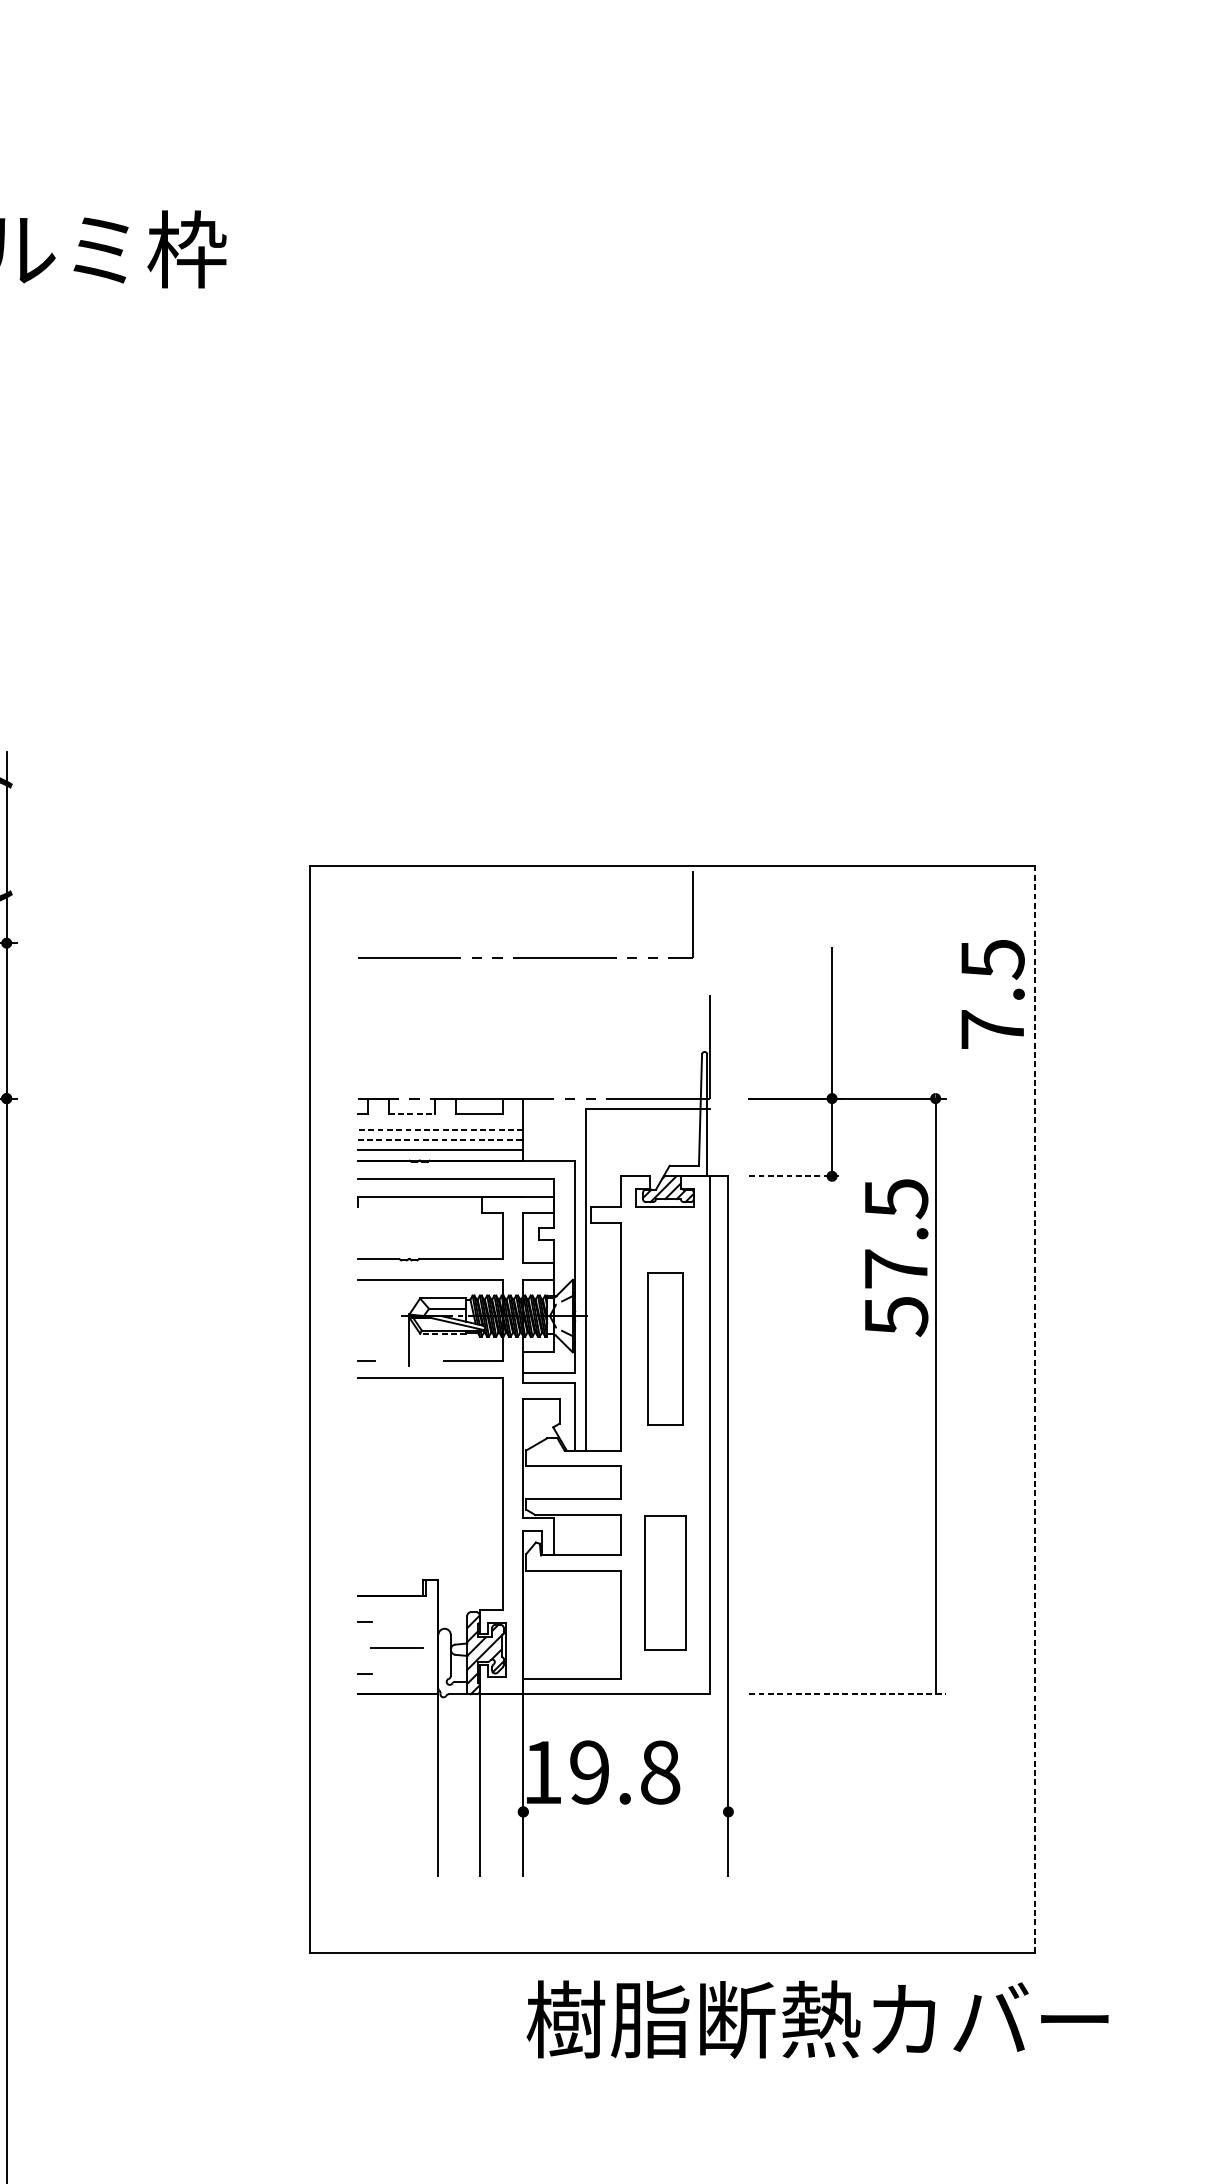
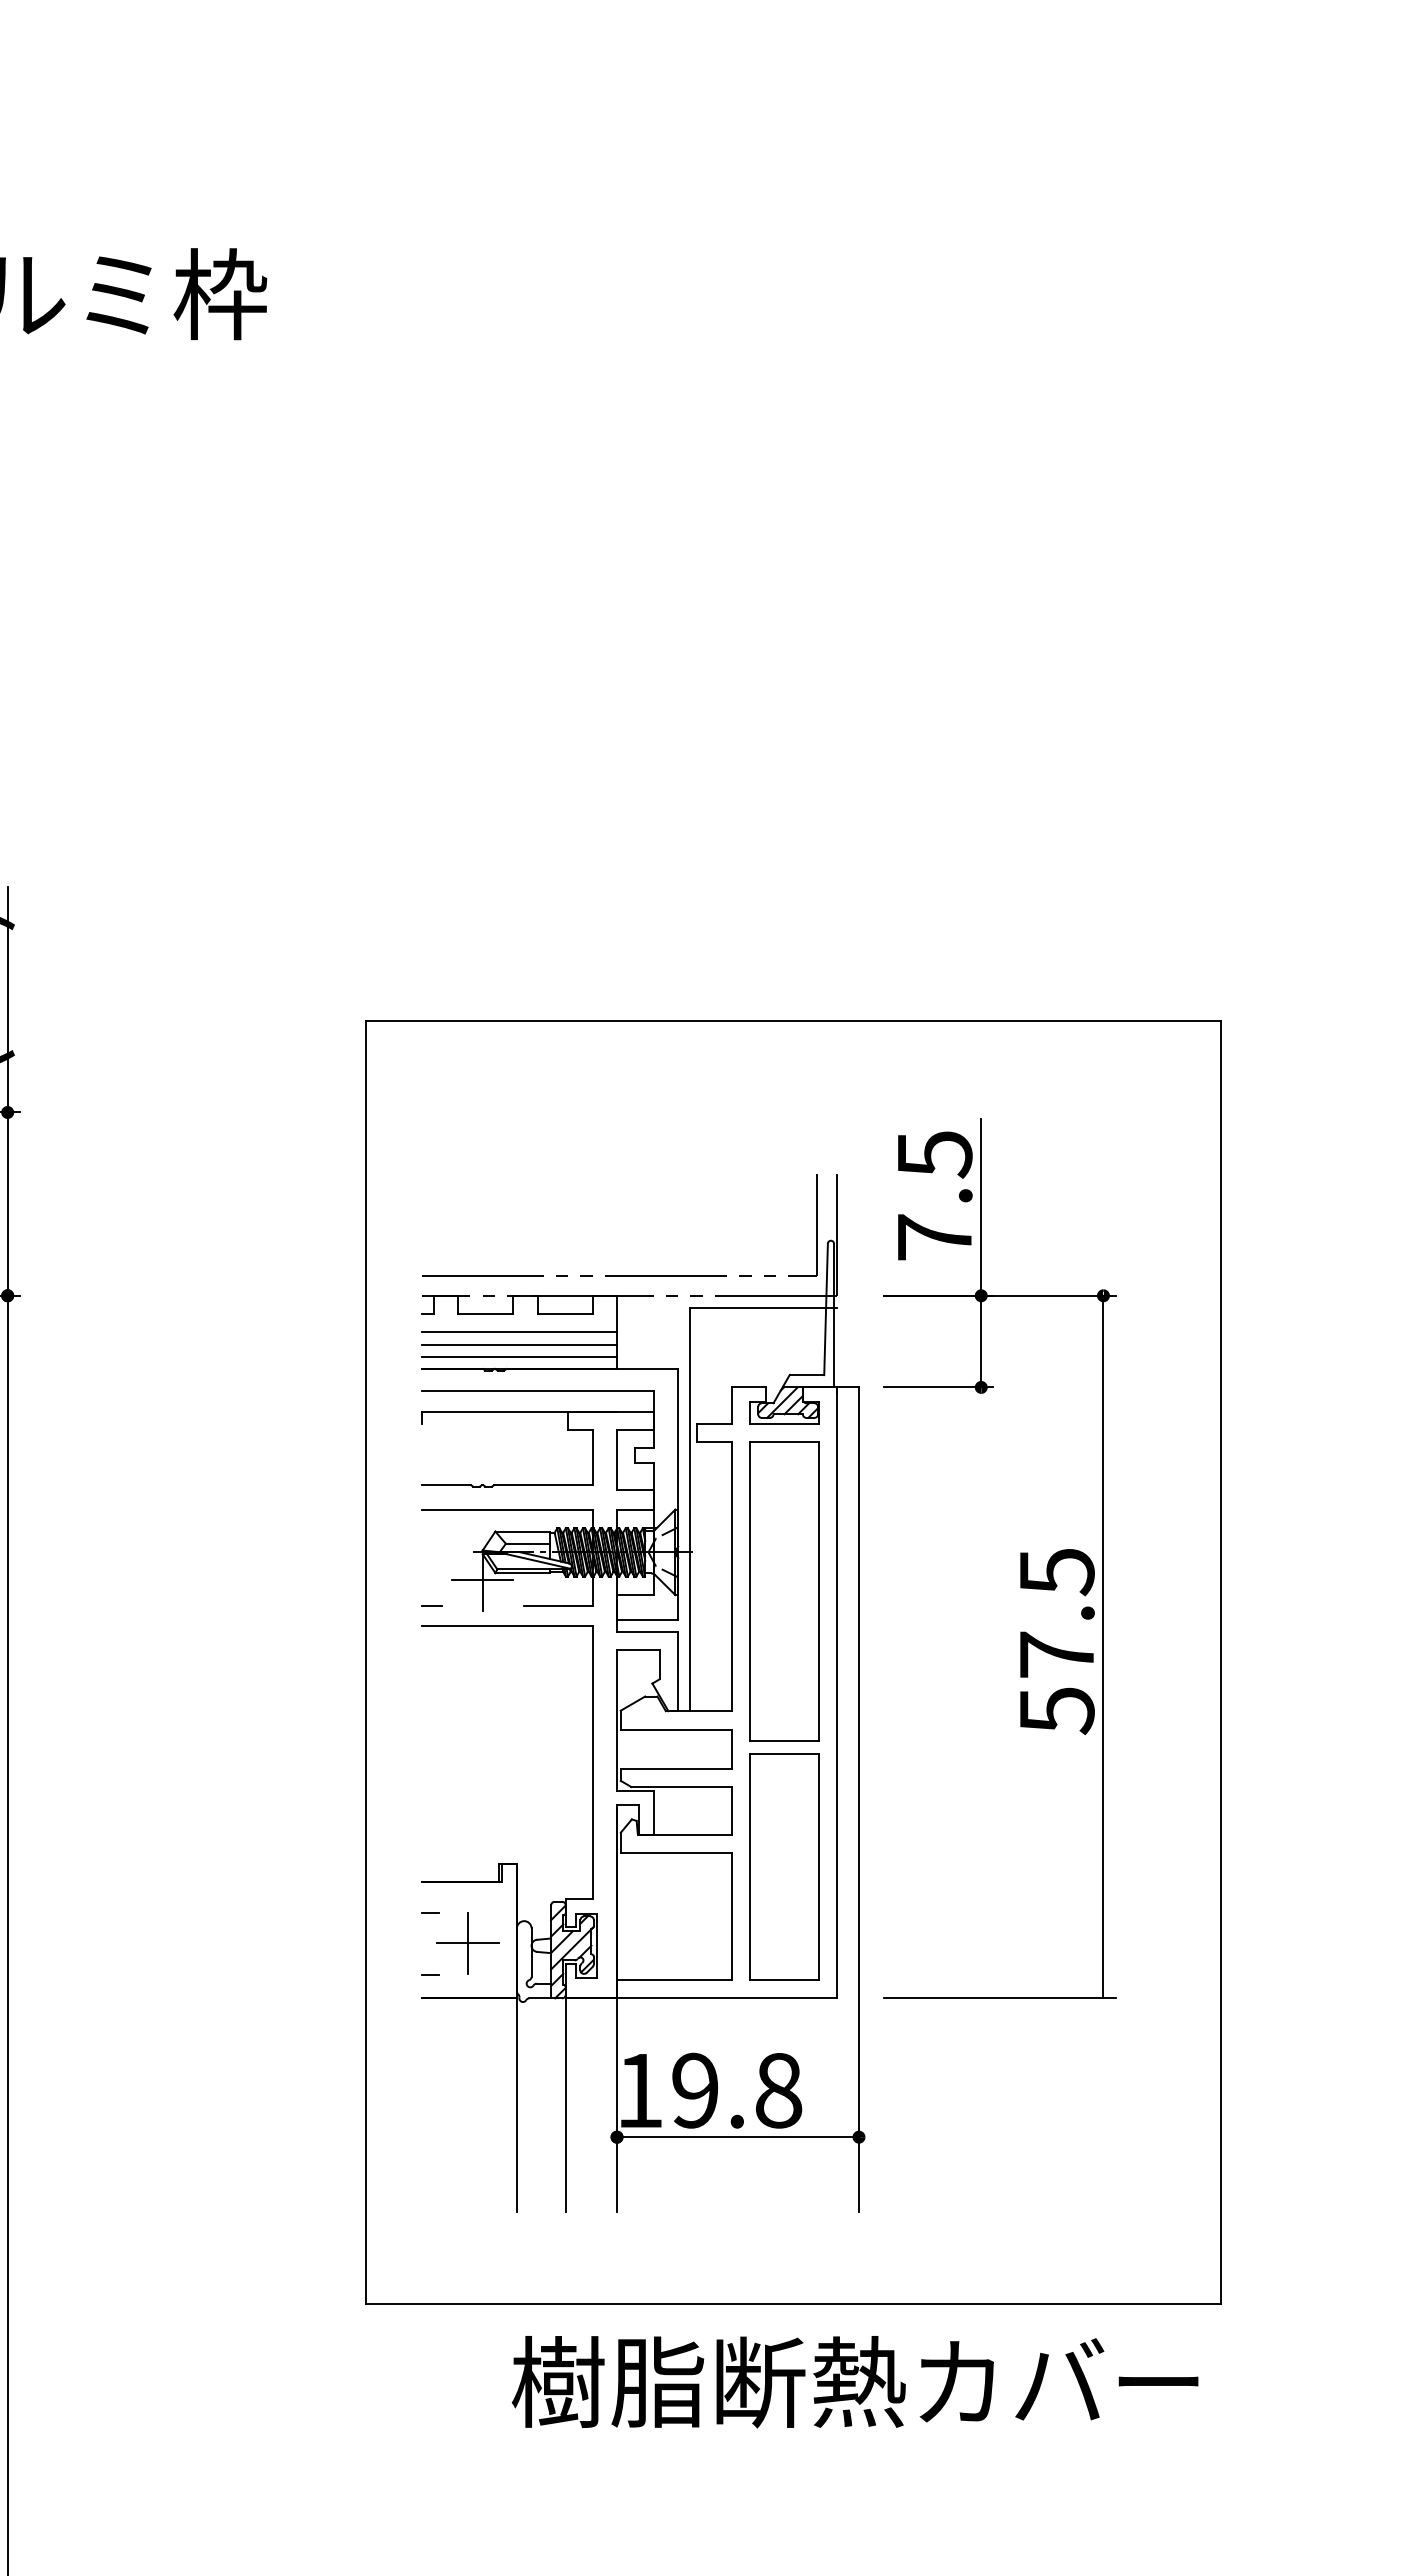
part: (525, 957) -> (619, 1275), moved
text: (993, 994) -> (935, 1195), moved
line: (412, 1114) -> (486, 1314), dashed -> solid
line: (440, 1129) -> (519, 1332), dashed -> solid
line: (440, 1139) -> (519, 1344), dashed -> solid
line: (795, 1176) -> (938, 1387), dashed -> solid
text: (896, 1258) -> (1057, 1642), moved
line: (443, 1334) -> (522, 1573), dashed -> solid
line: (409, 1339) -> (482, 1580), added
part: (665, 1349) -> (784, 1591), size x1.67
line: (1035, 1409) -> (1221, 1662), dashed -> solid
part: (665, 1582) -> (784, 1866), size x1.43
line: (397, 1646) -> (468, 1942), added
line: (848, 1694) -> (1000, 1998), dashed -> solid
line: (626, 1812) -> (738, 2137), added
text: (817, 2019) -> (854, 2382), moved

